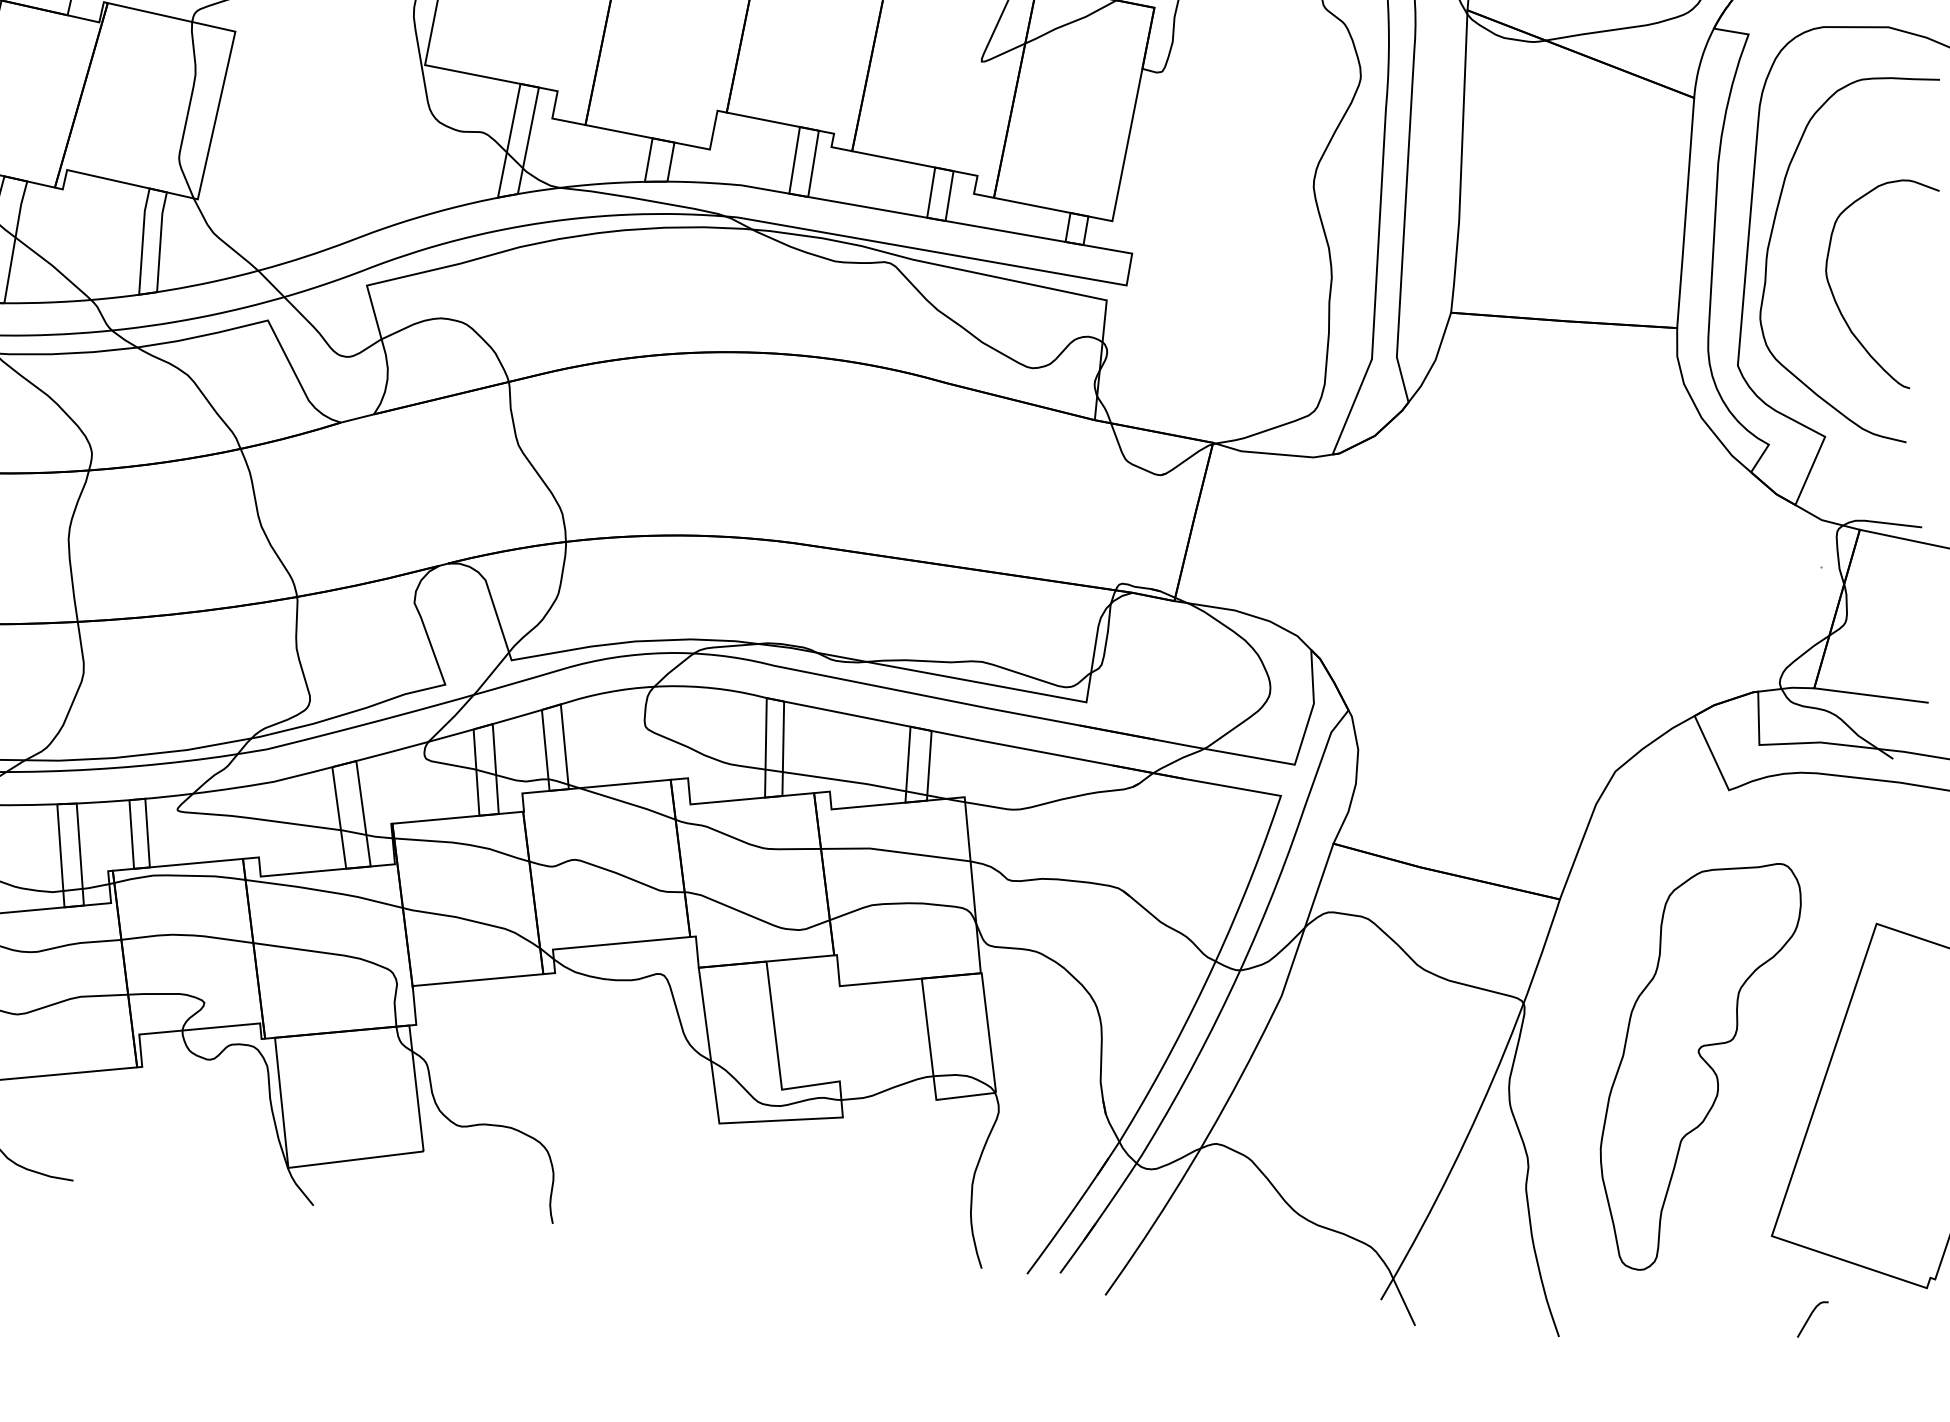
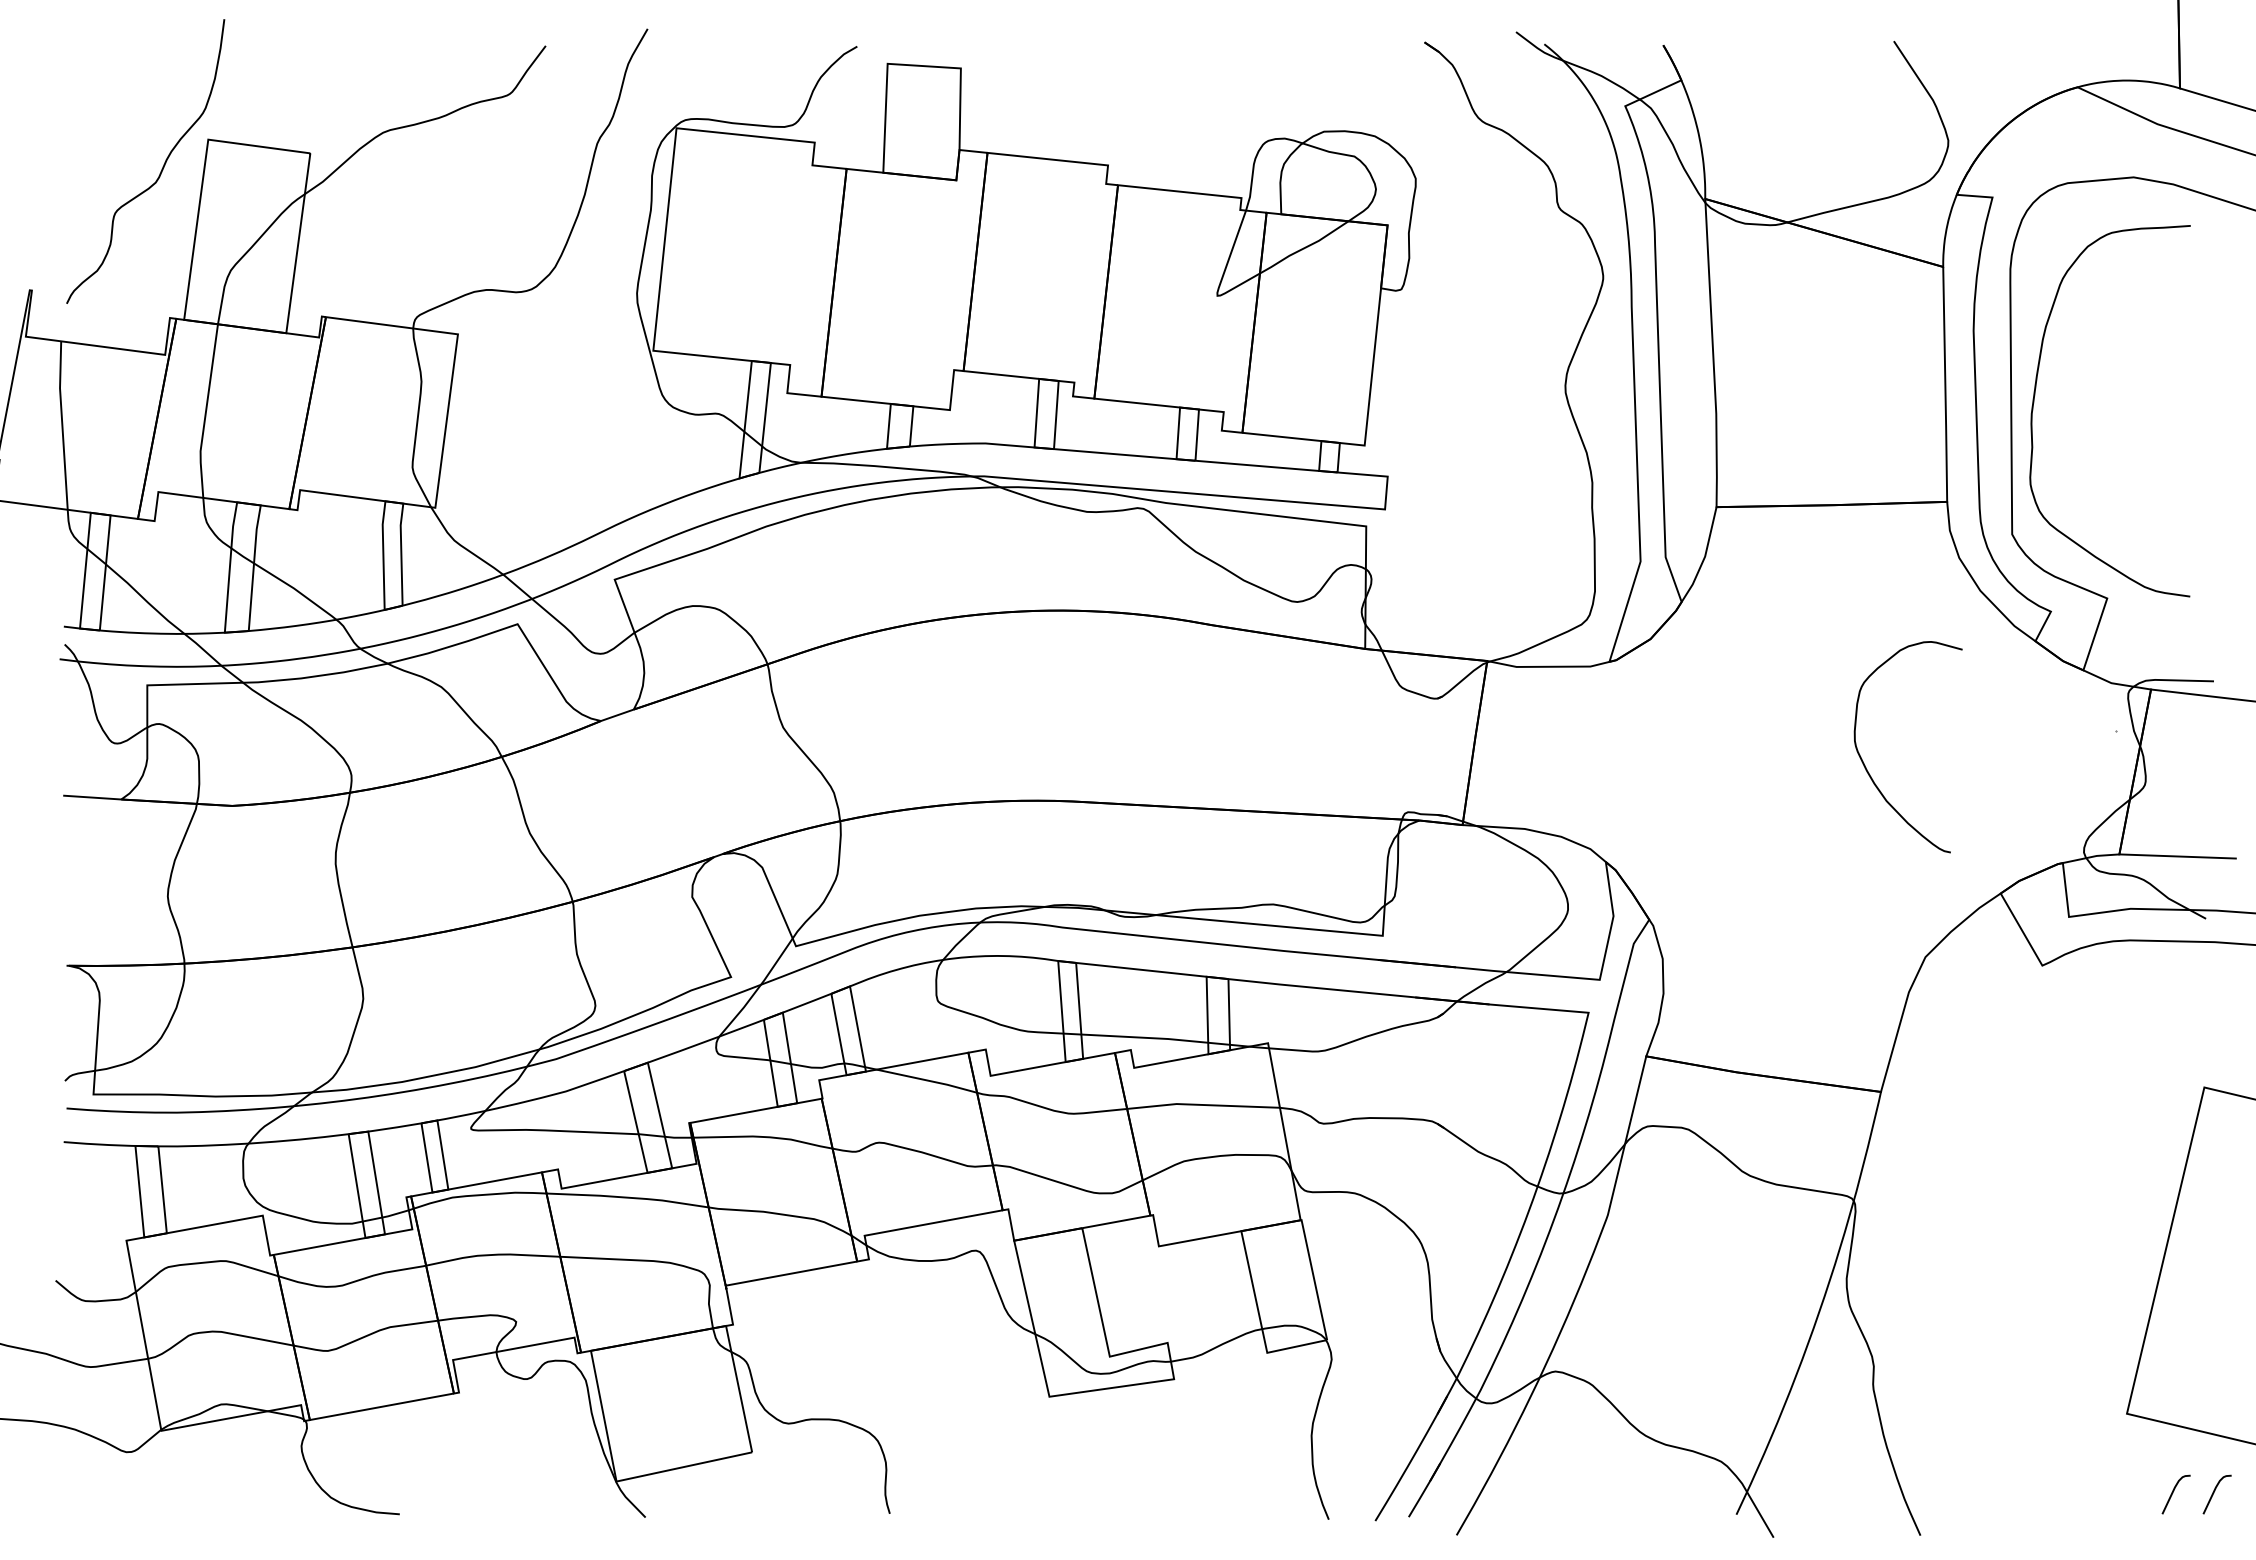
curve: (1835, 297) -> (1866, 767), moved
part: (1697, 1065) -> (2035, 1247), removed
curve: (1850, 1321) -> (2214, 1493), added

